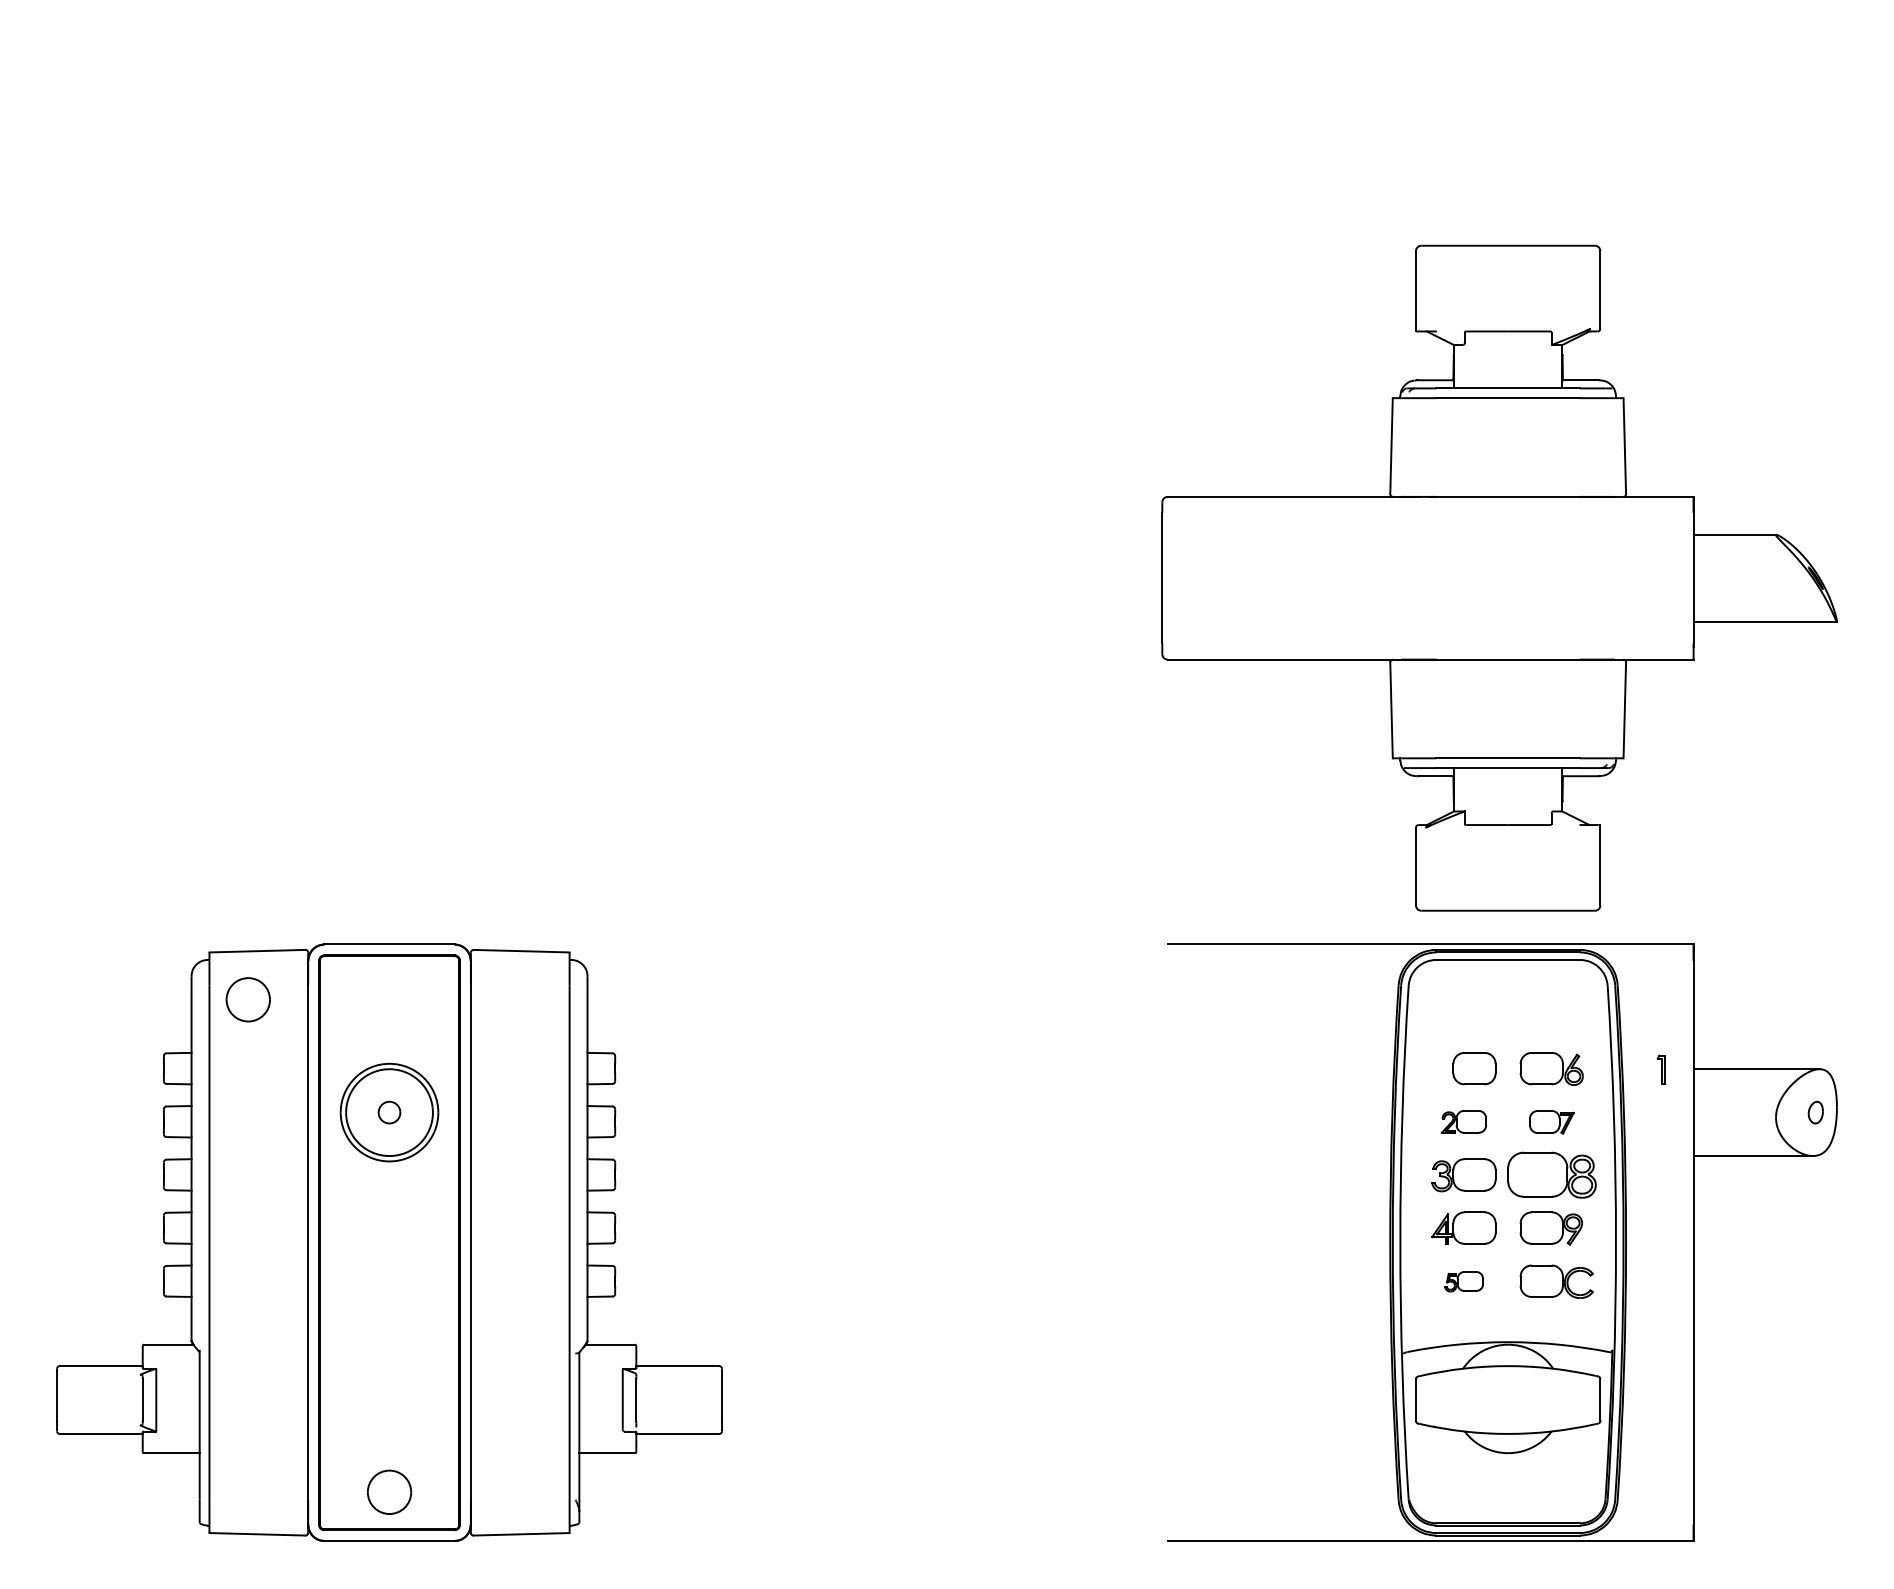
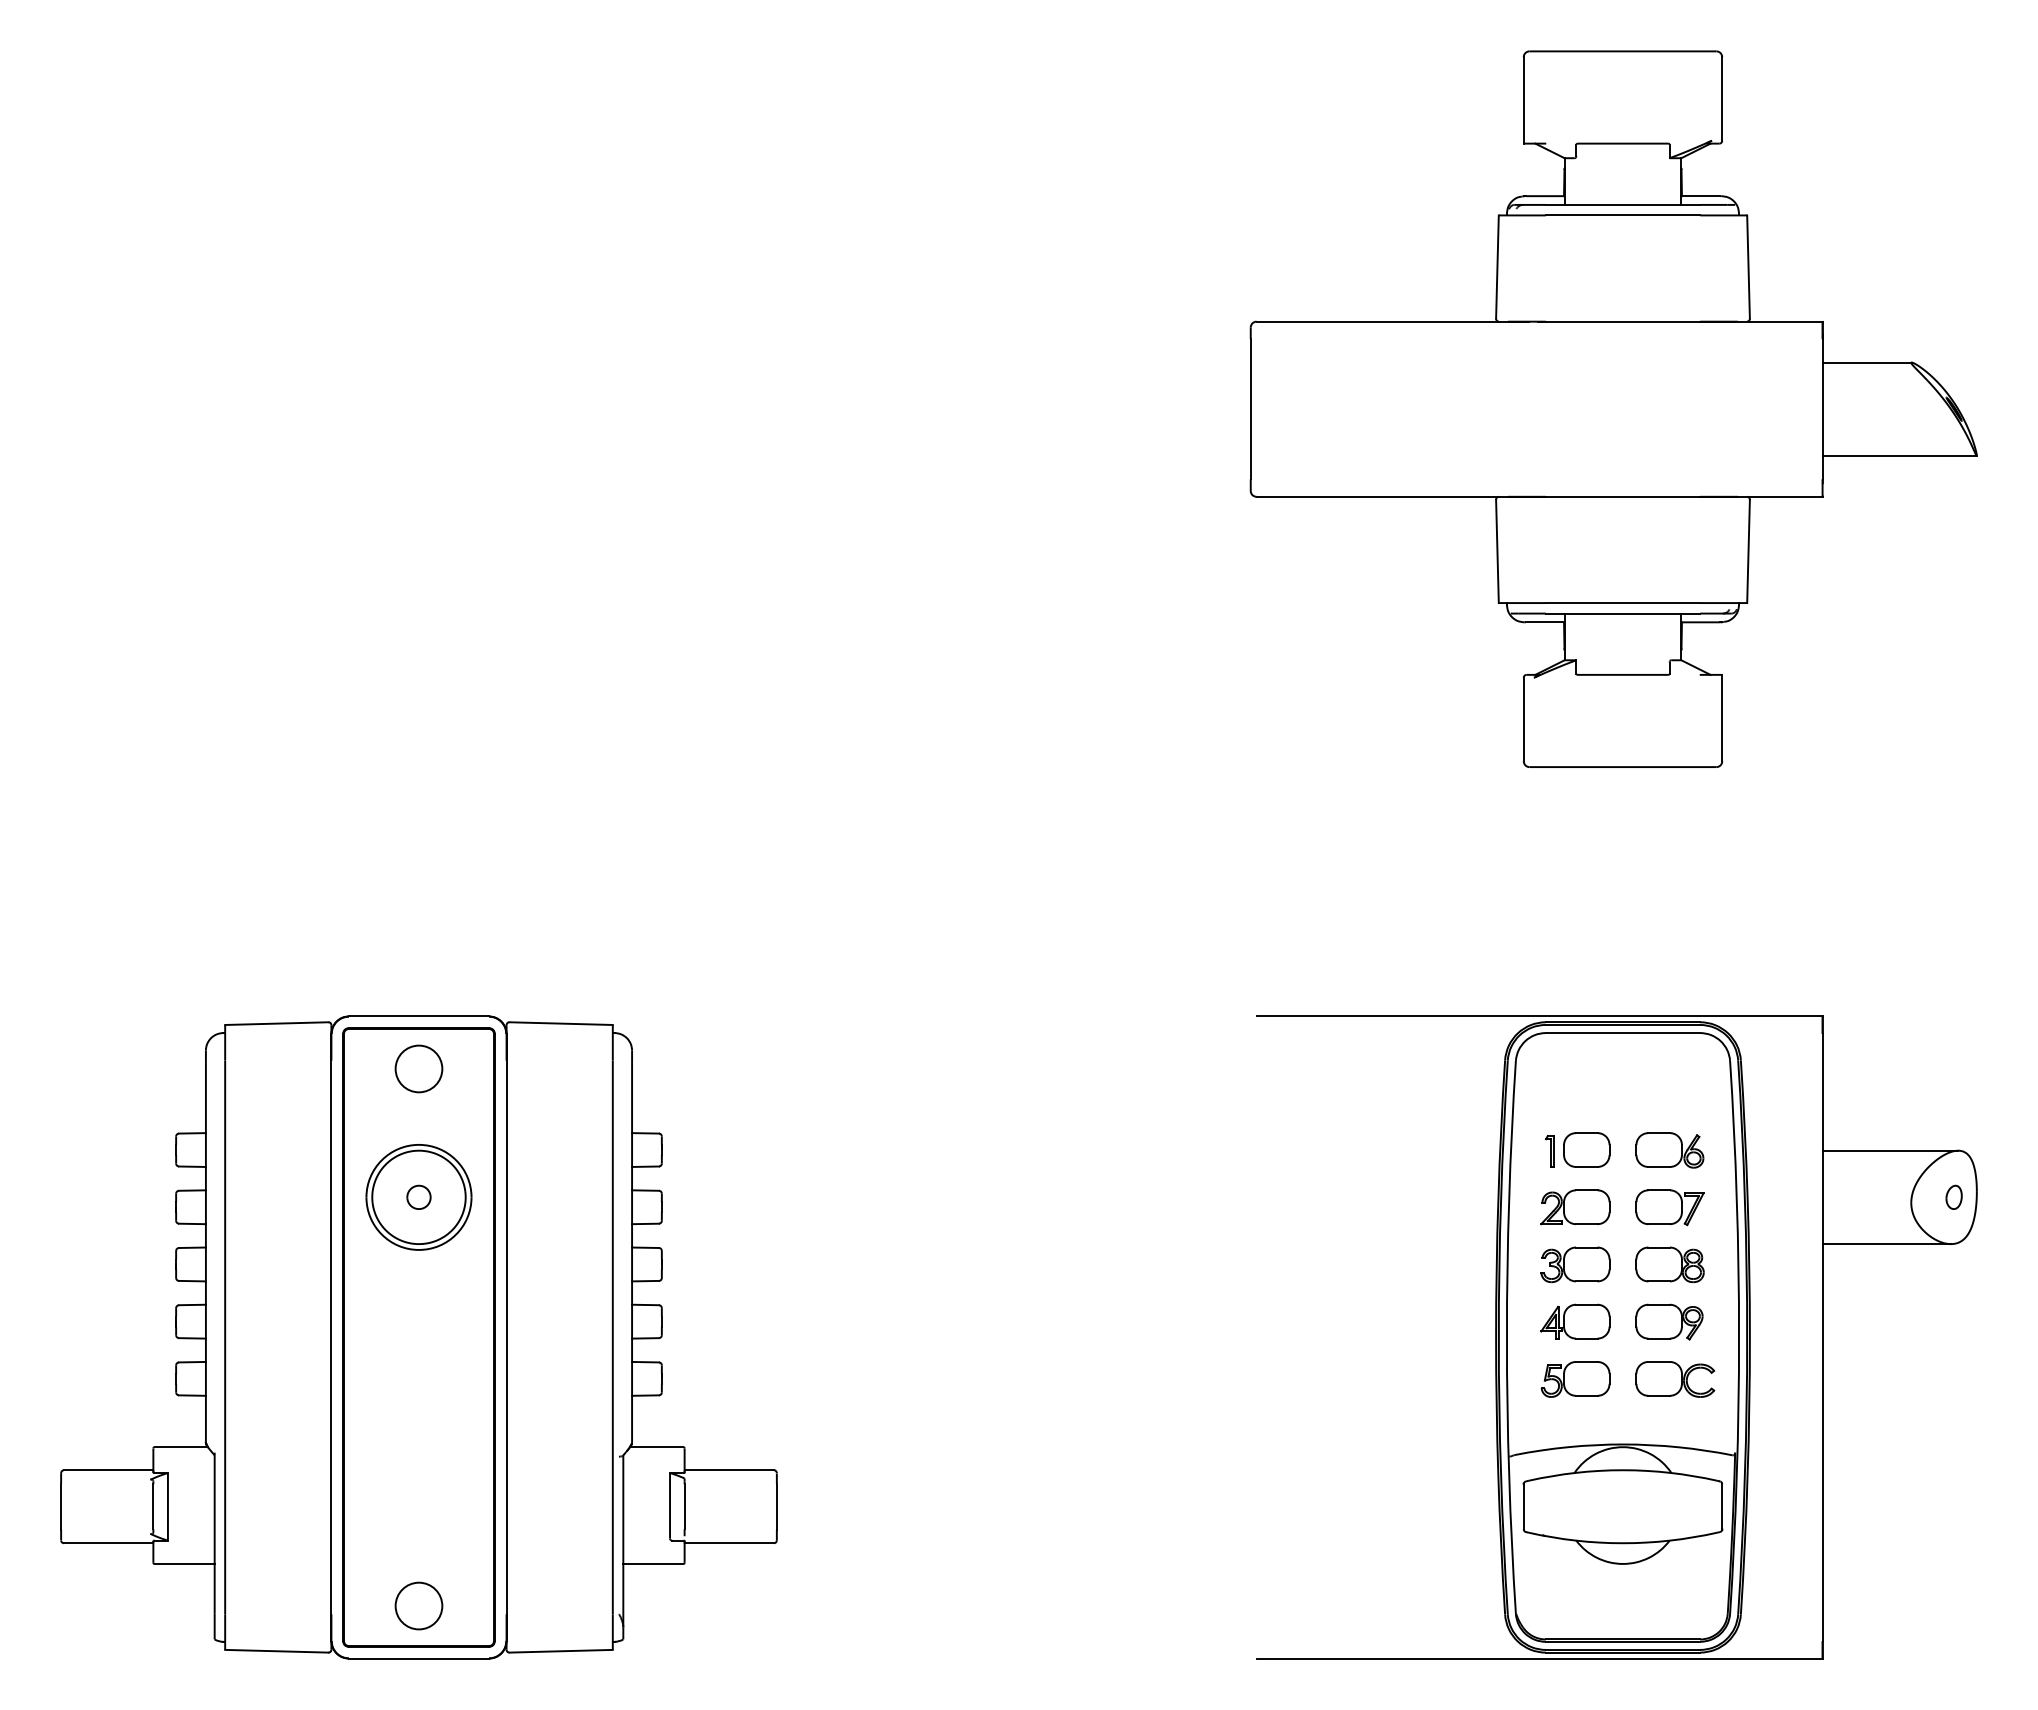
part: (1499, 577) -> (1613, 408), moved
part: (247, 999) -> (418, 1068), moved
part: (1661, 1069) -> (1549, 1151), moved
part: (1464, 1122) -> (1575, 1207), size x1.43
part: (1551, 1122) -> (1669, 1207), size x1.43
part: (1551, 1174) -> (1669, 1264), size x0.71
part: (1464, 1281) -> (1575, 1379), size x1.67

